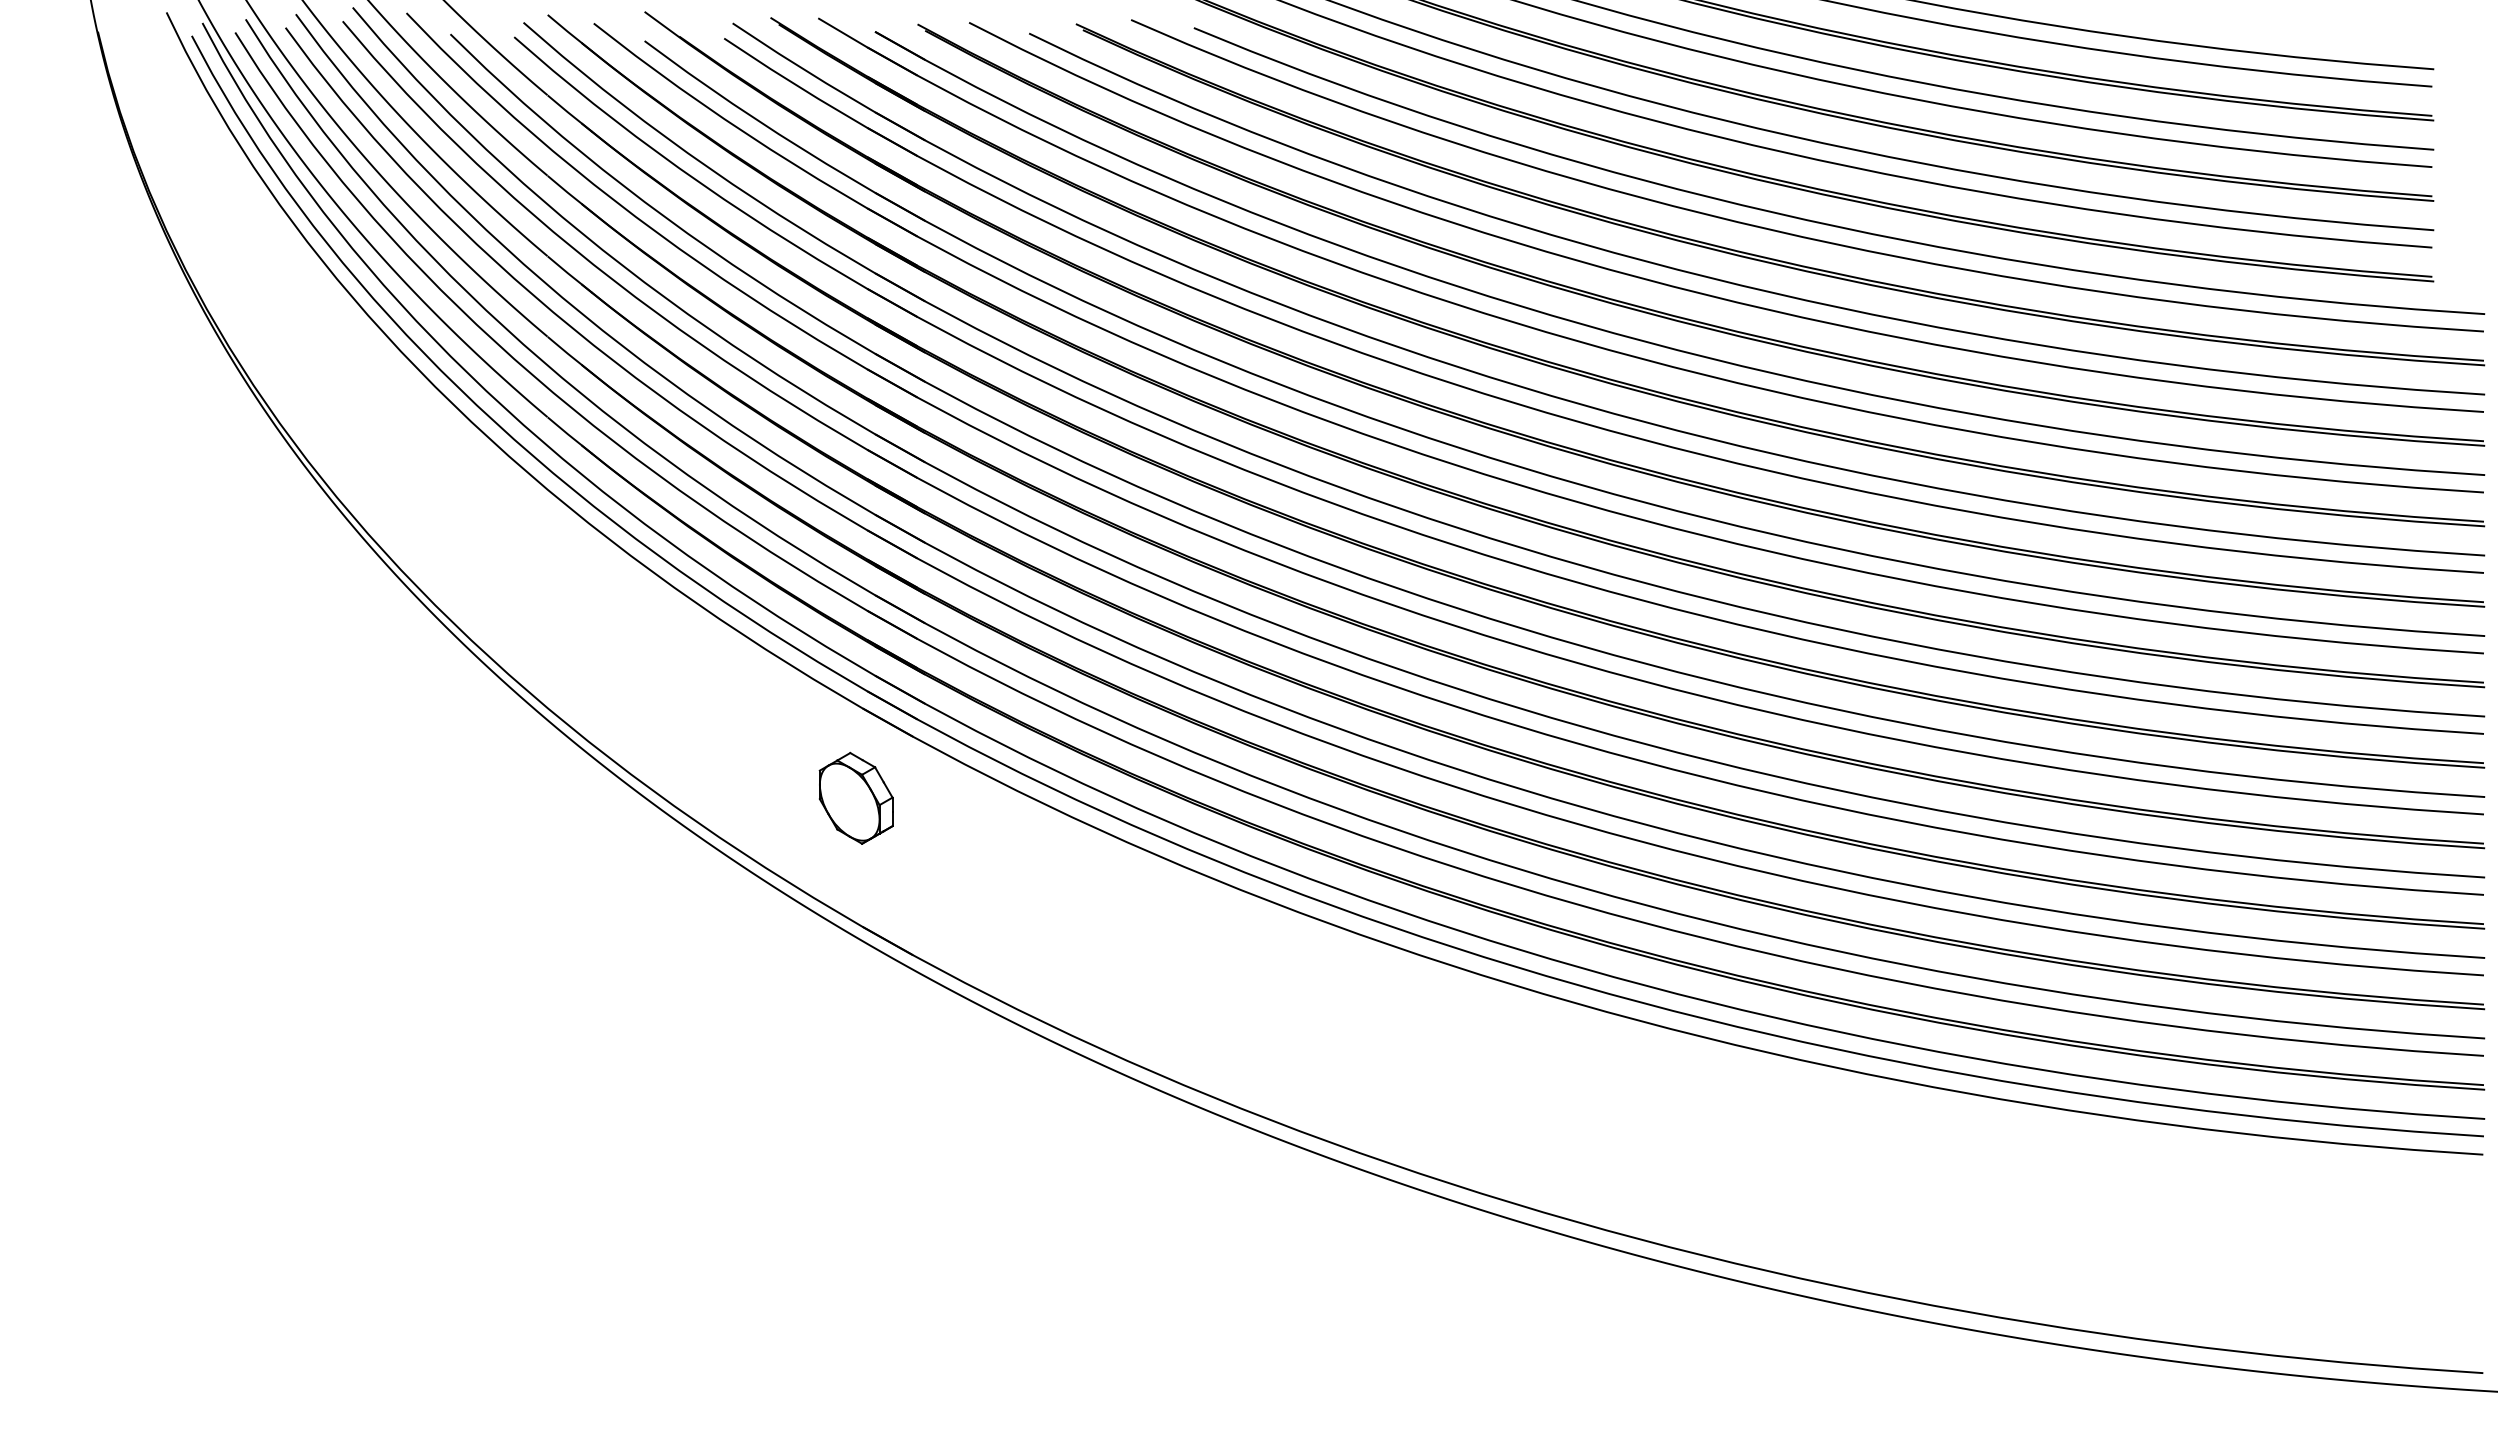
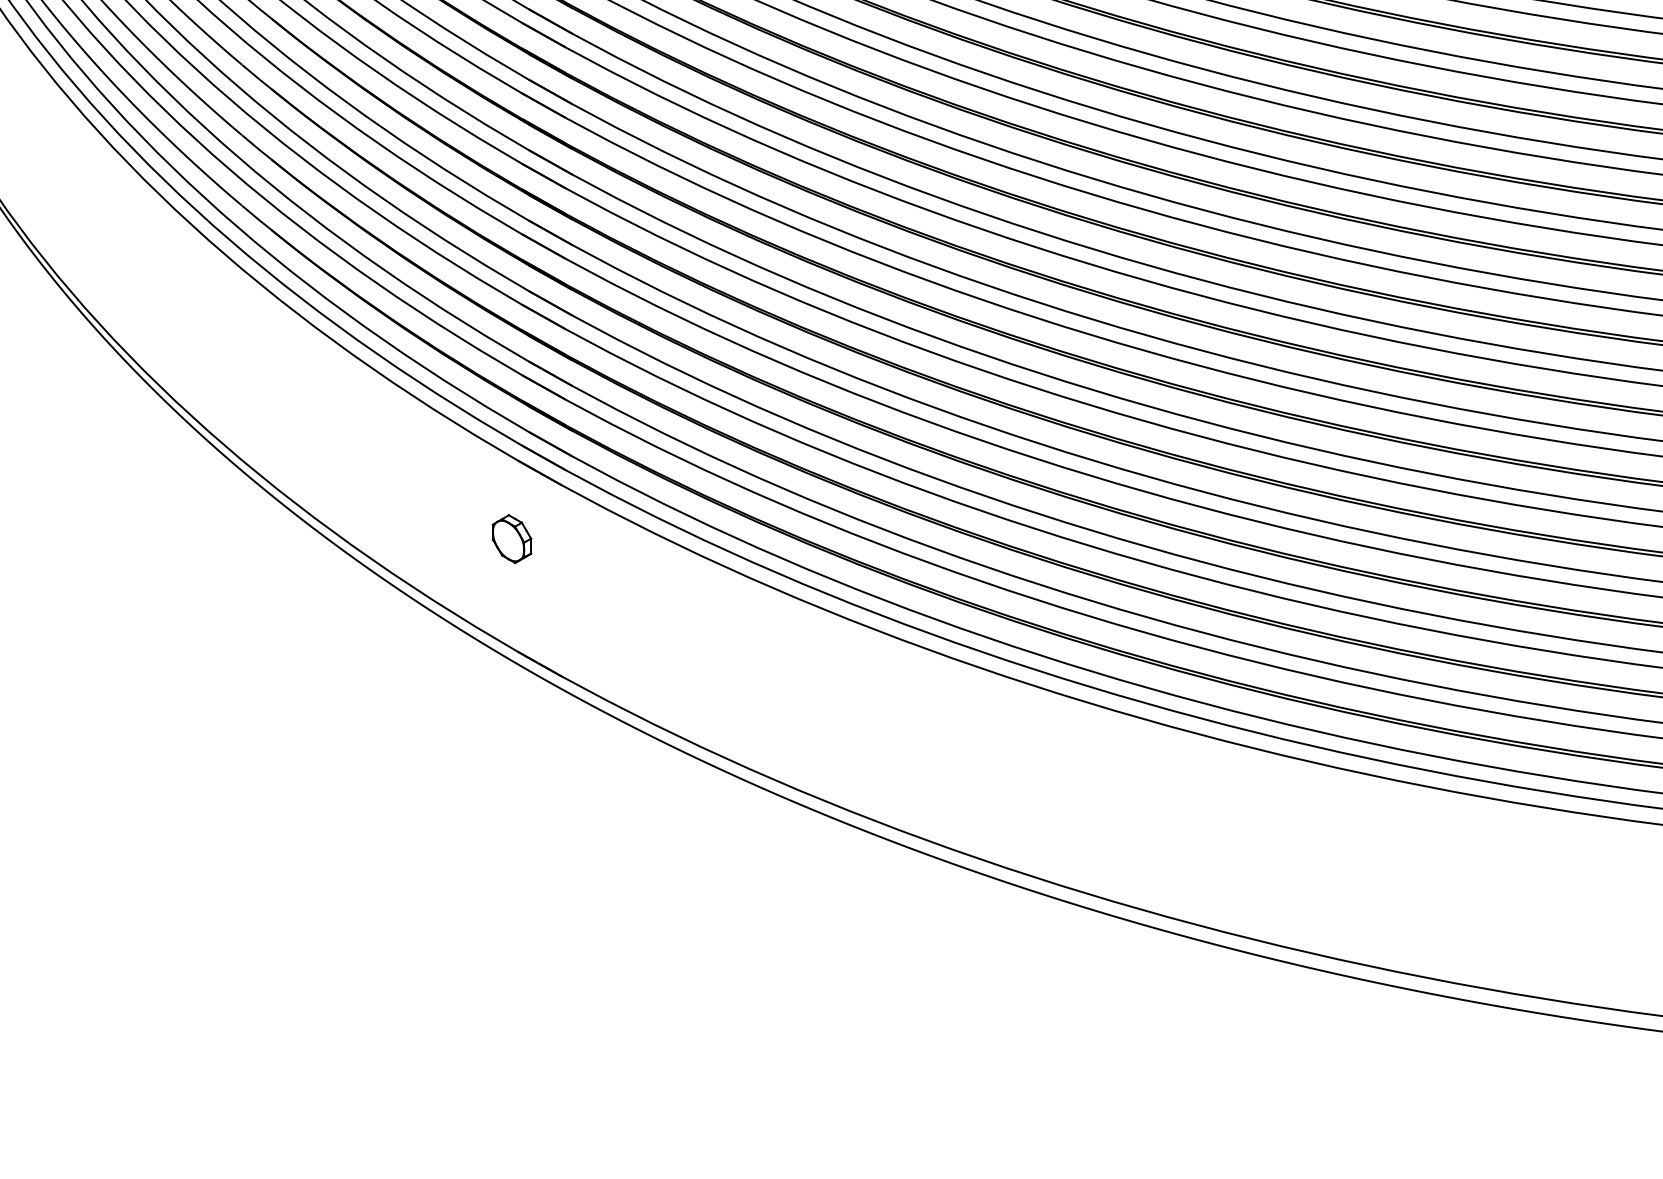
part: (855, 797) -> (511, 538), size x0.6

